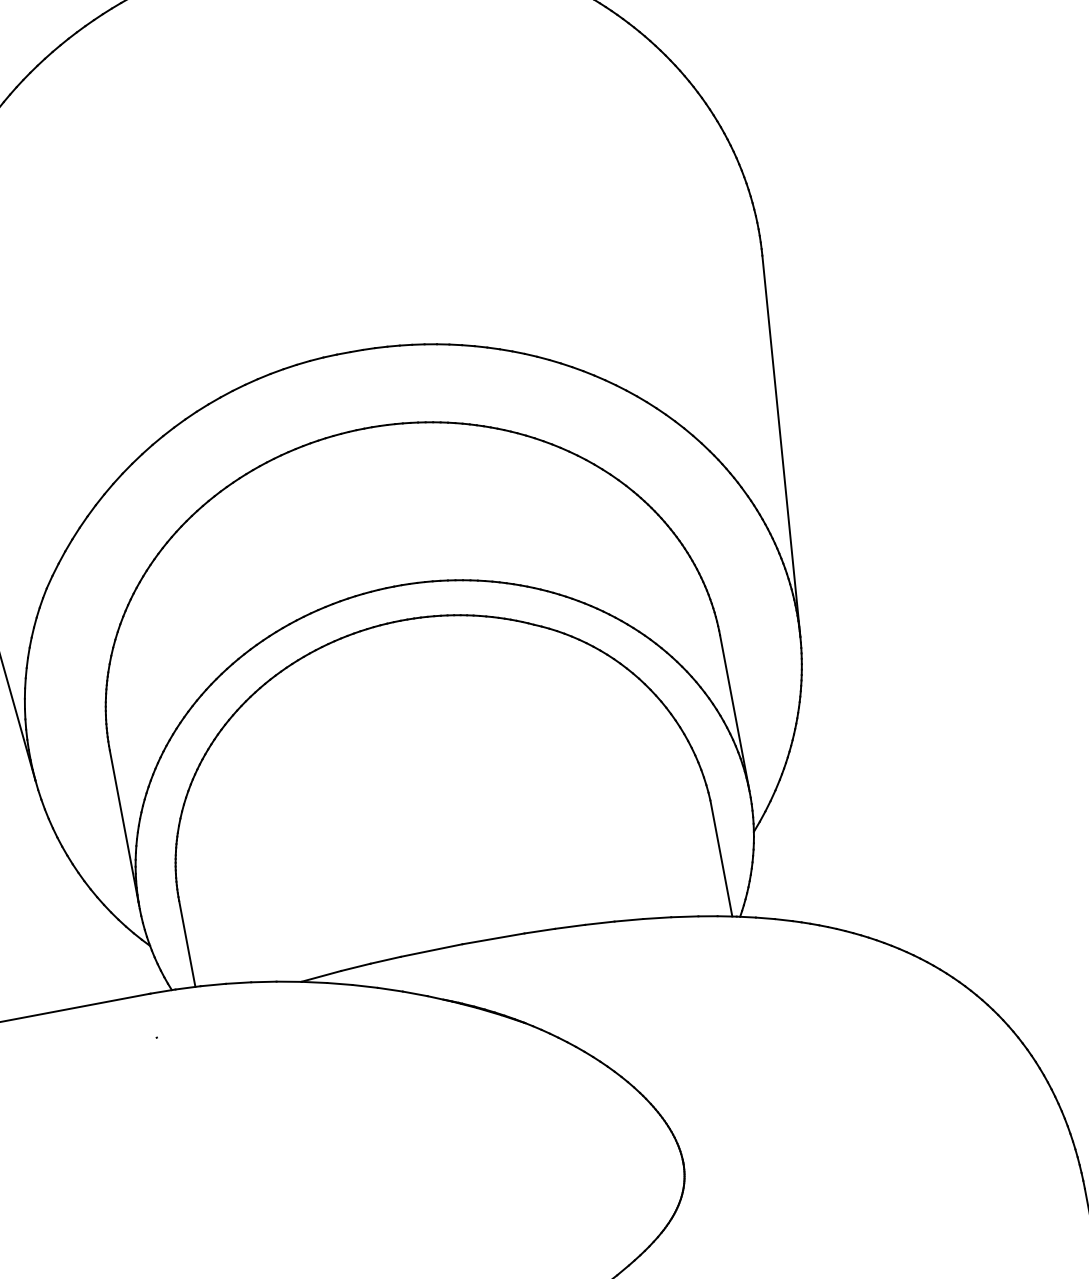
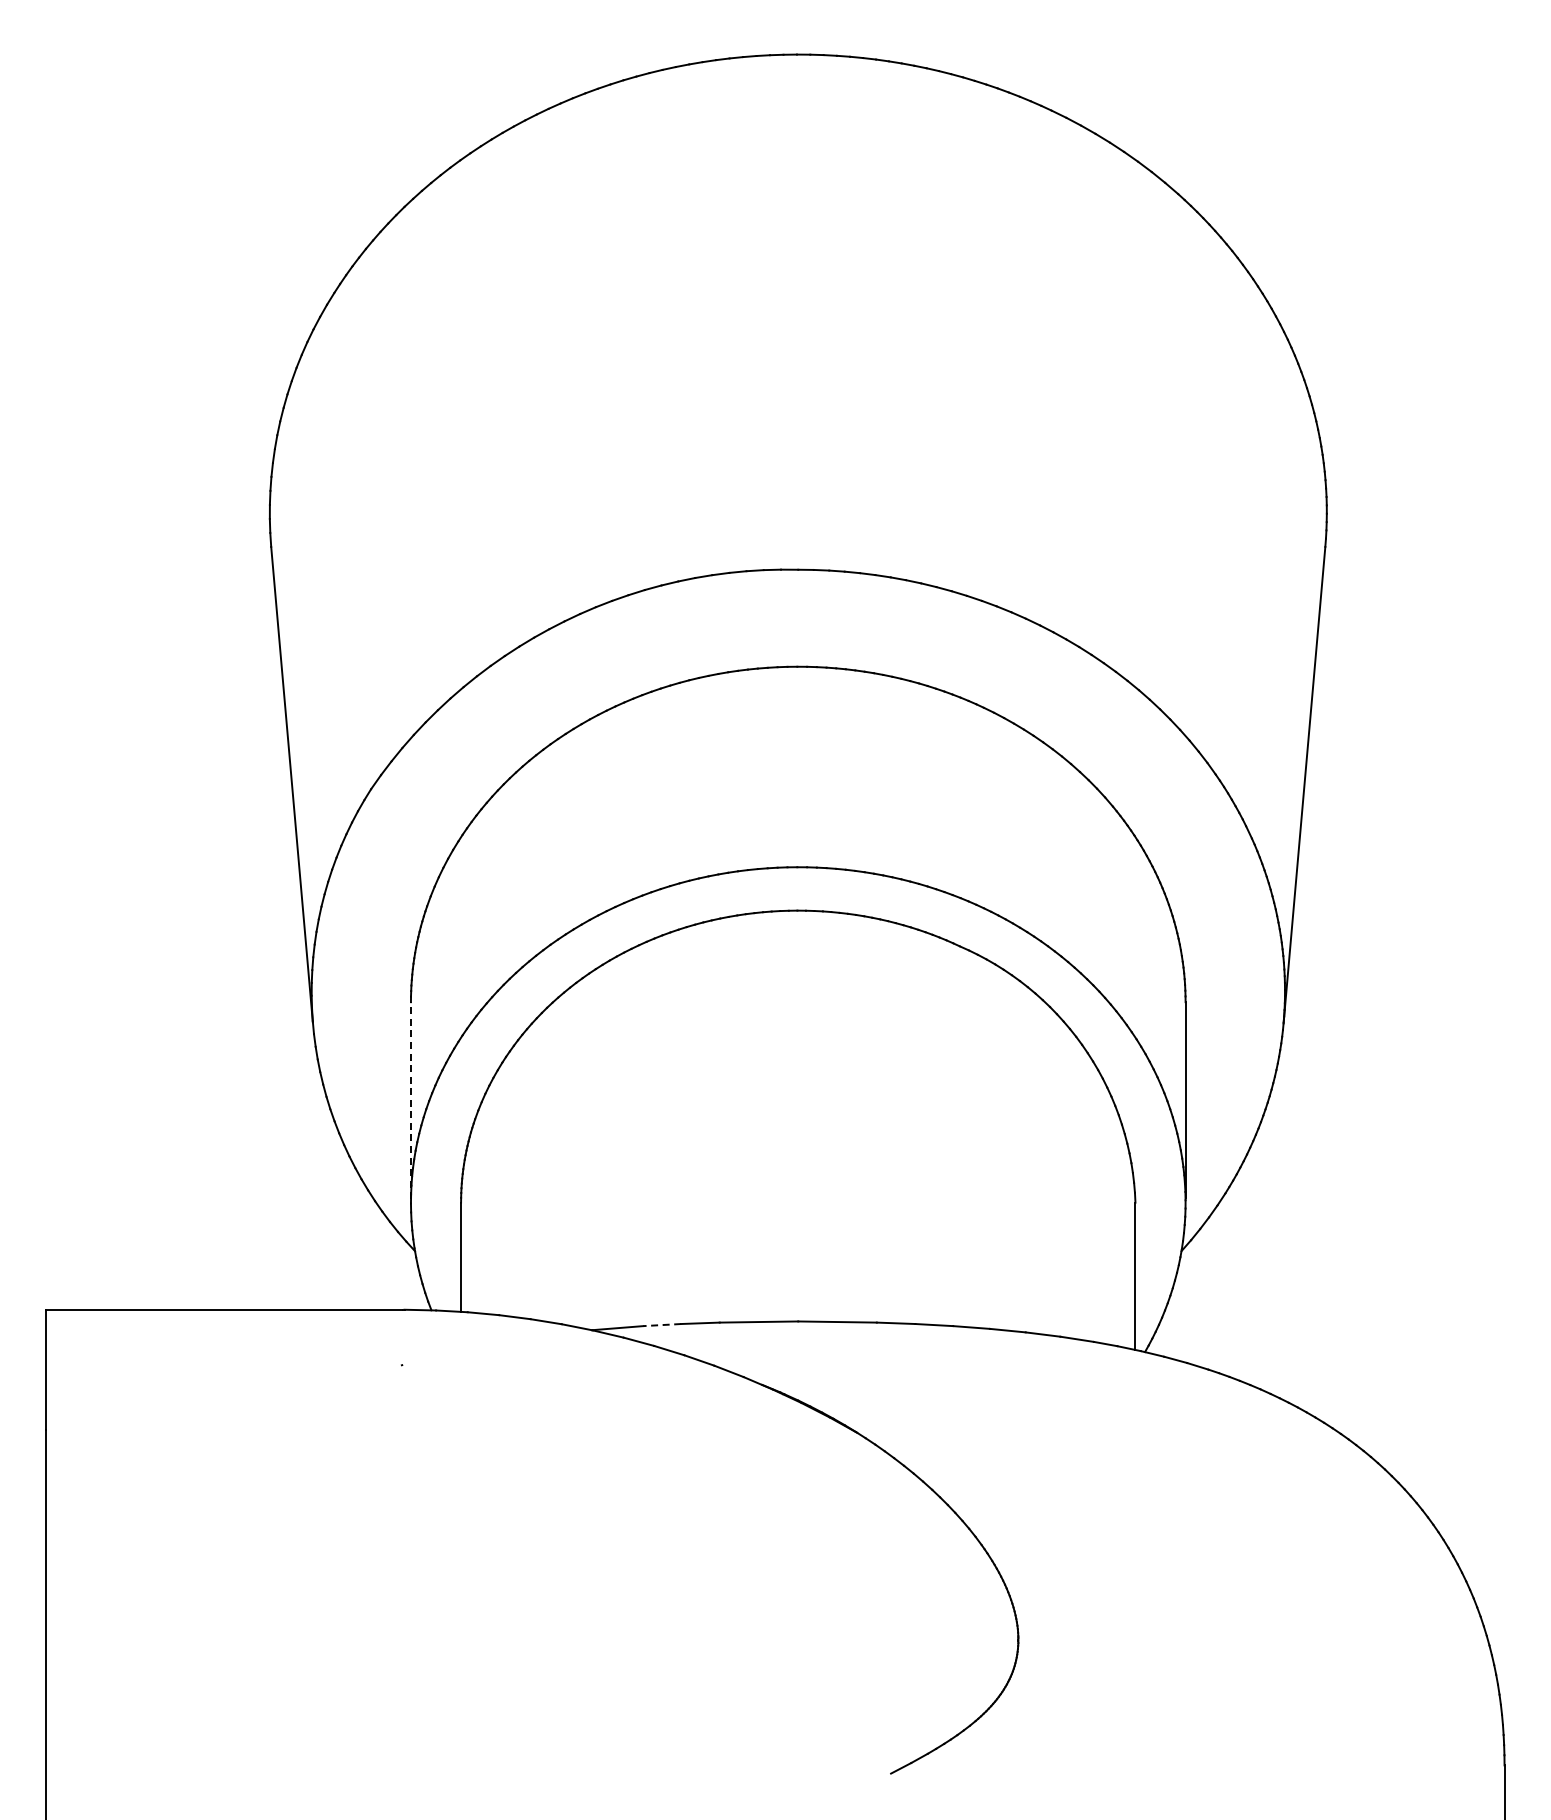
line: (124, 827) -> (410, 1100), solid -> dashed
line: (356, 967) -> (662, 1325), solid -> dashed

